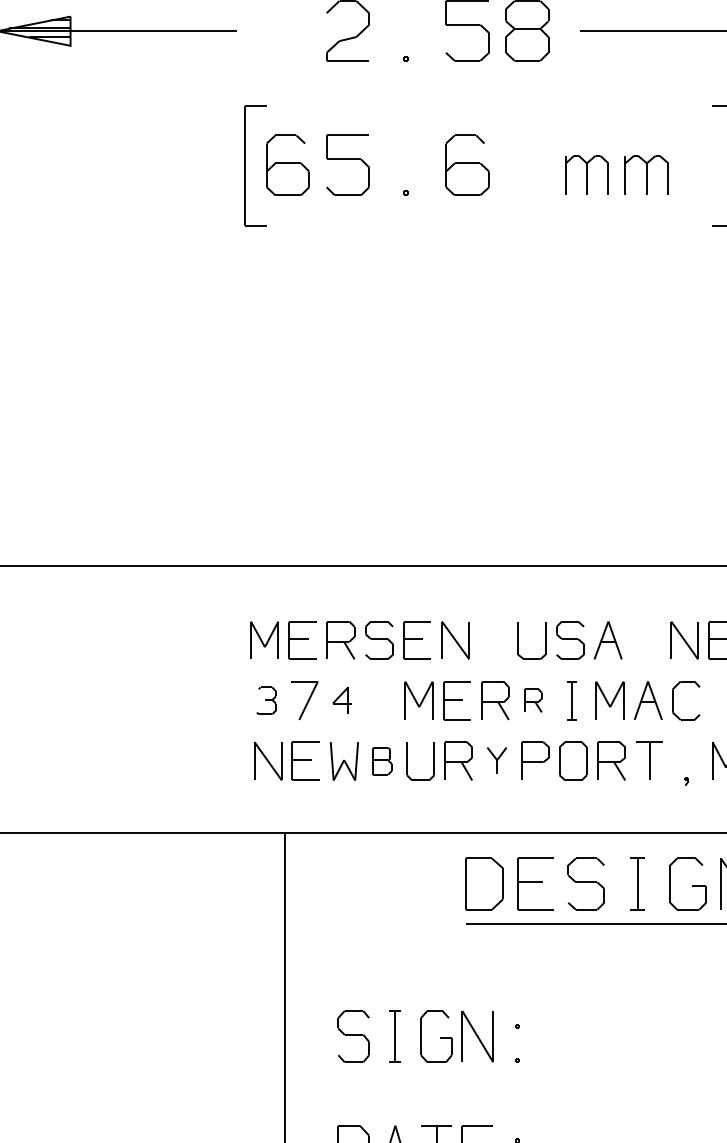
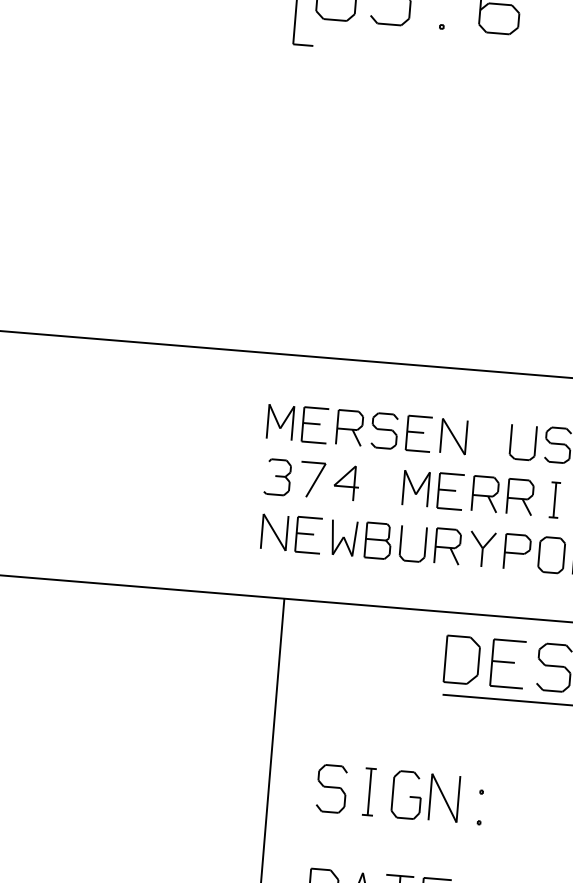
part: (266, 700) -> (277, 477), size x1.43
part: (341, 700) -> (345, 482), size x1.43
part: (533, 700) -> (520, 497), size x1.67
part: (382, 760) -> (378, 540), size x1.43
part: (496, 760) -> (482, 548), size x1.43

